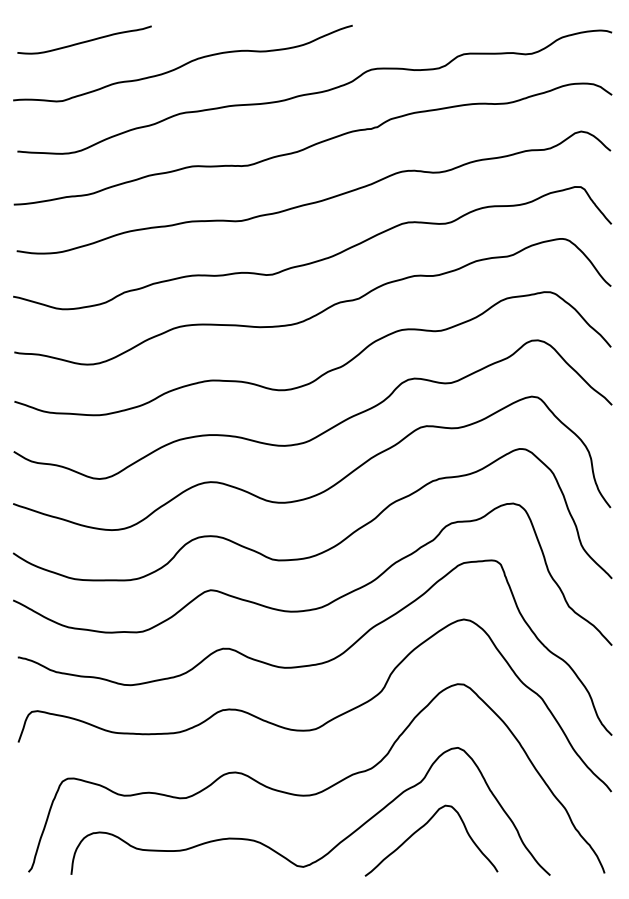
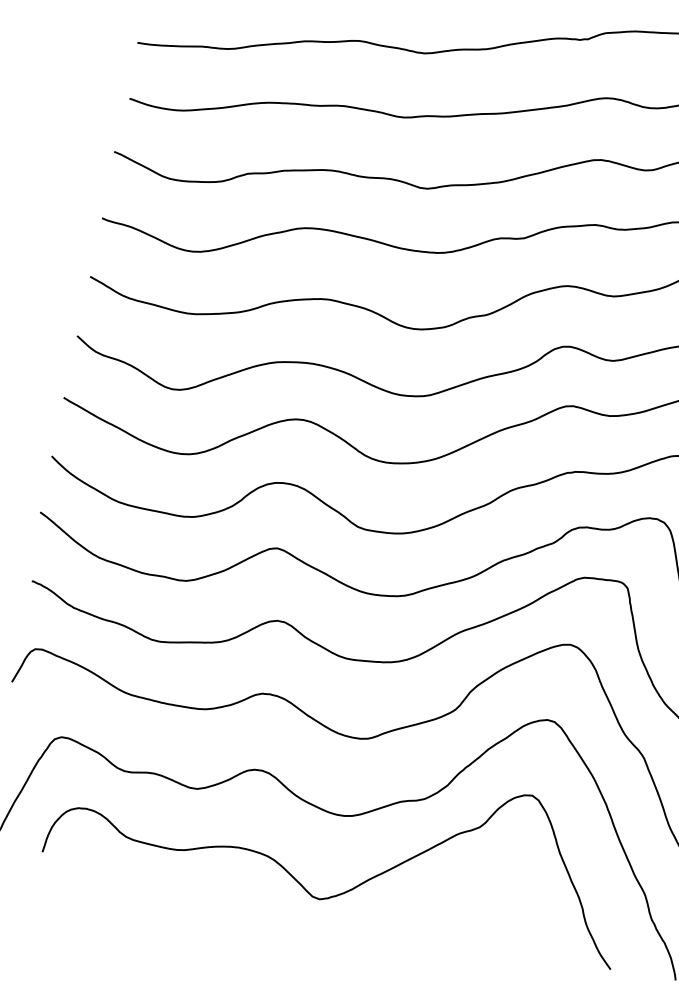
curve: (423, 827) -> (471, 881), removed

